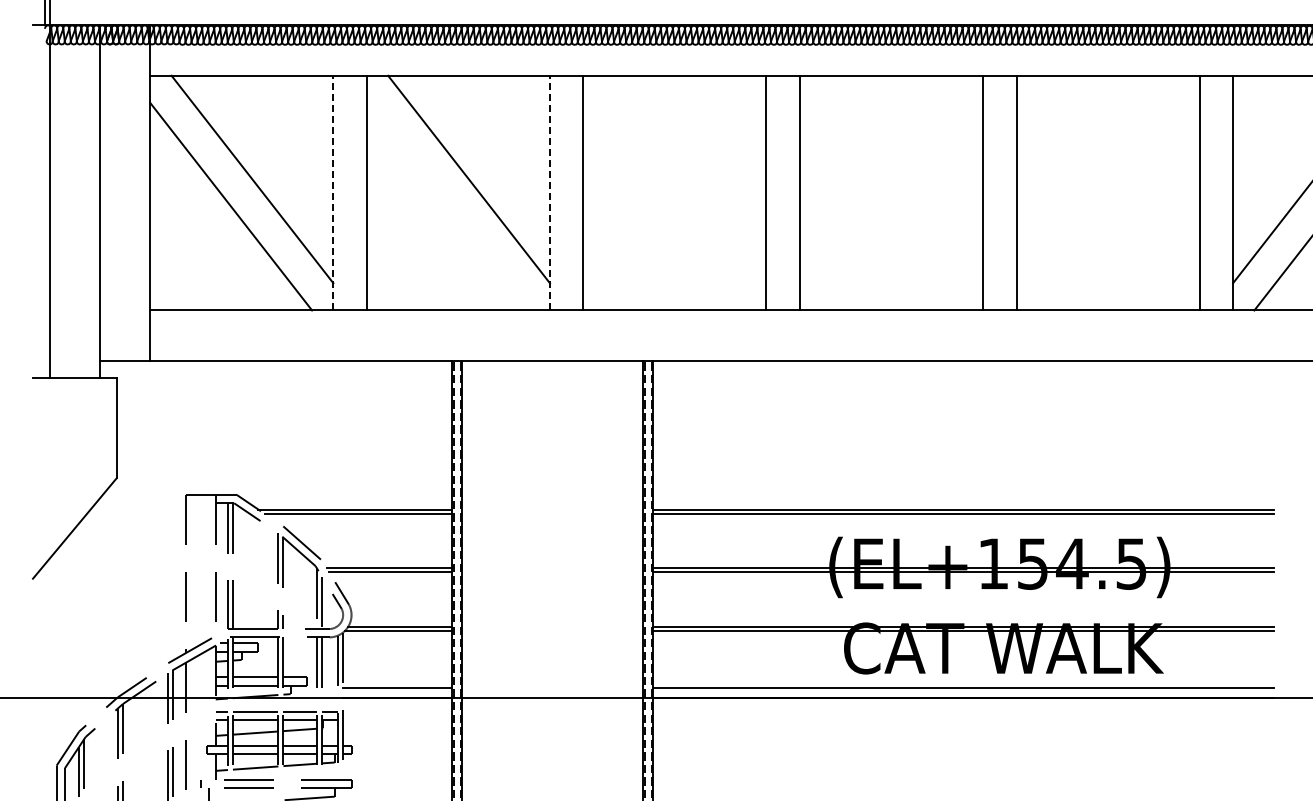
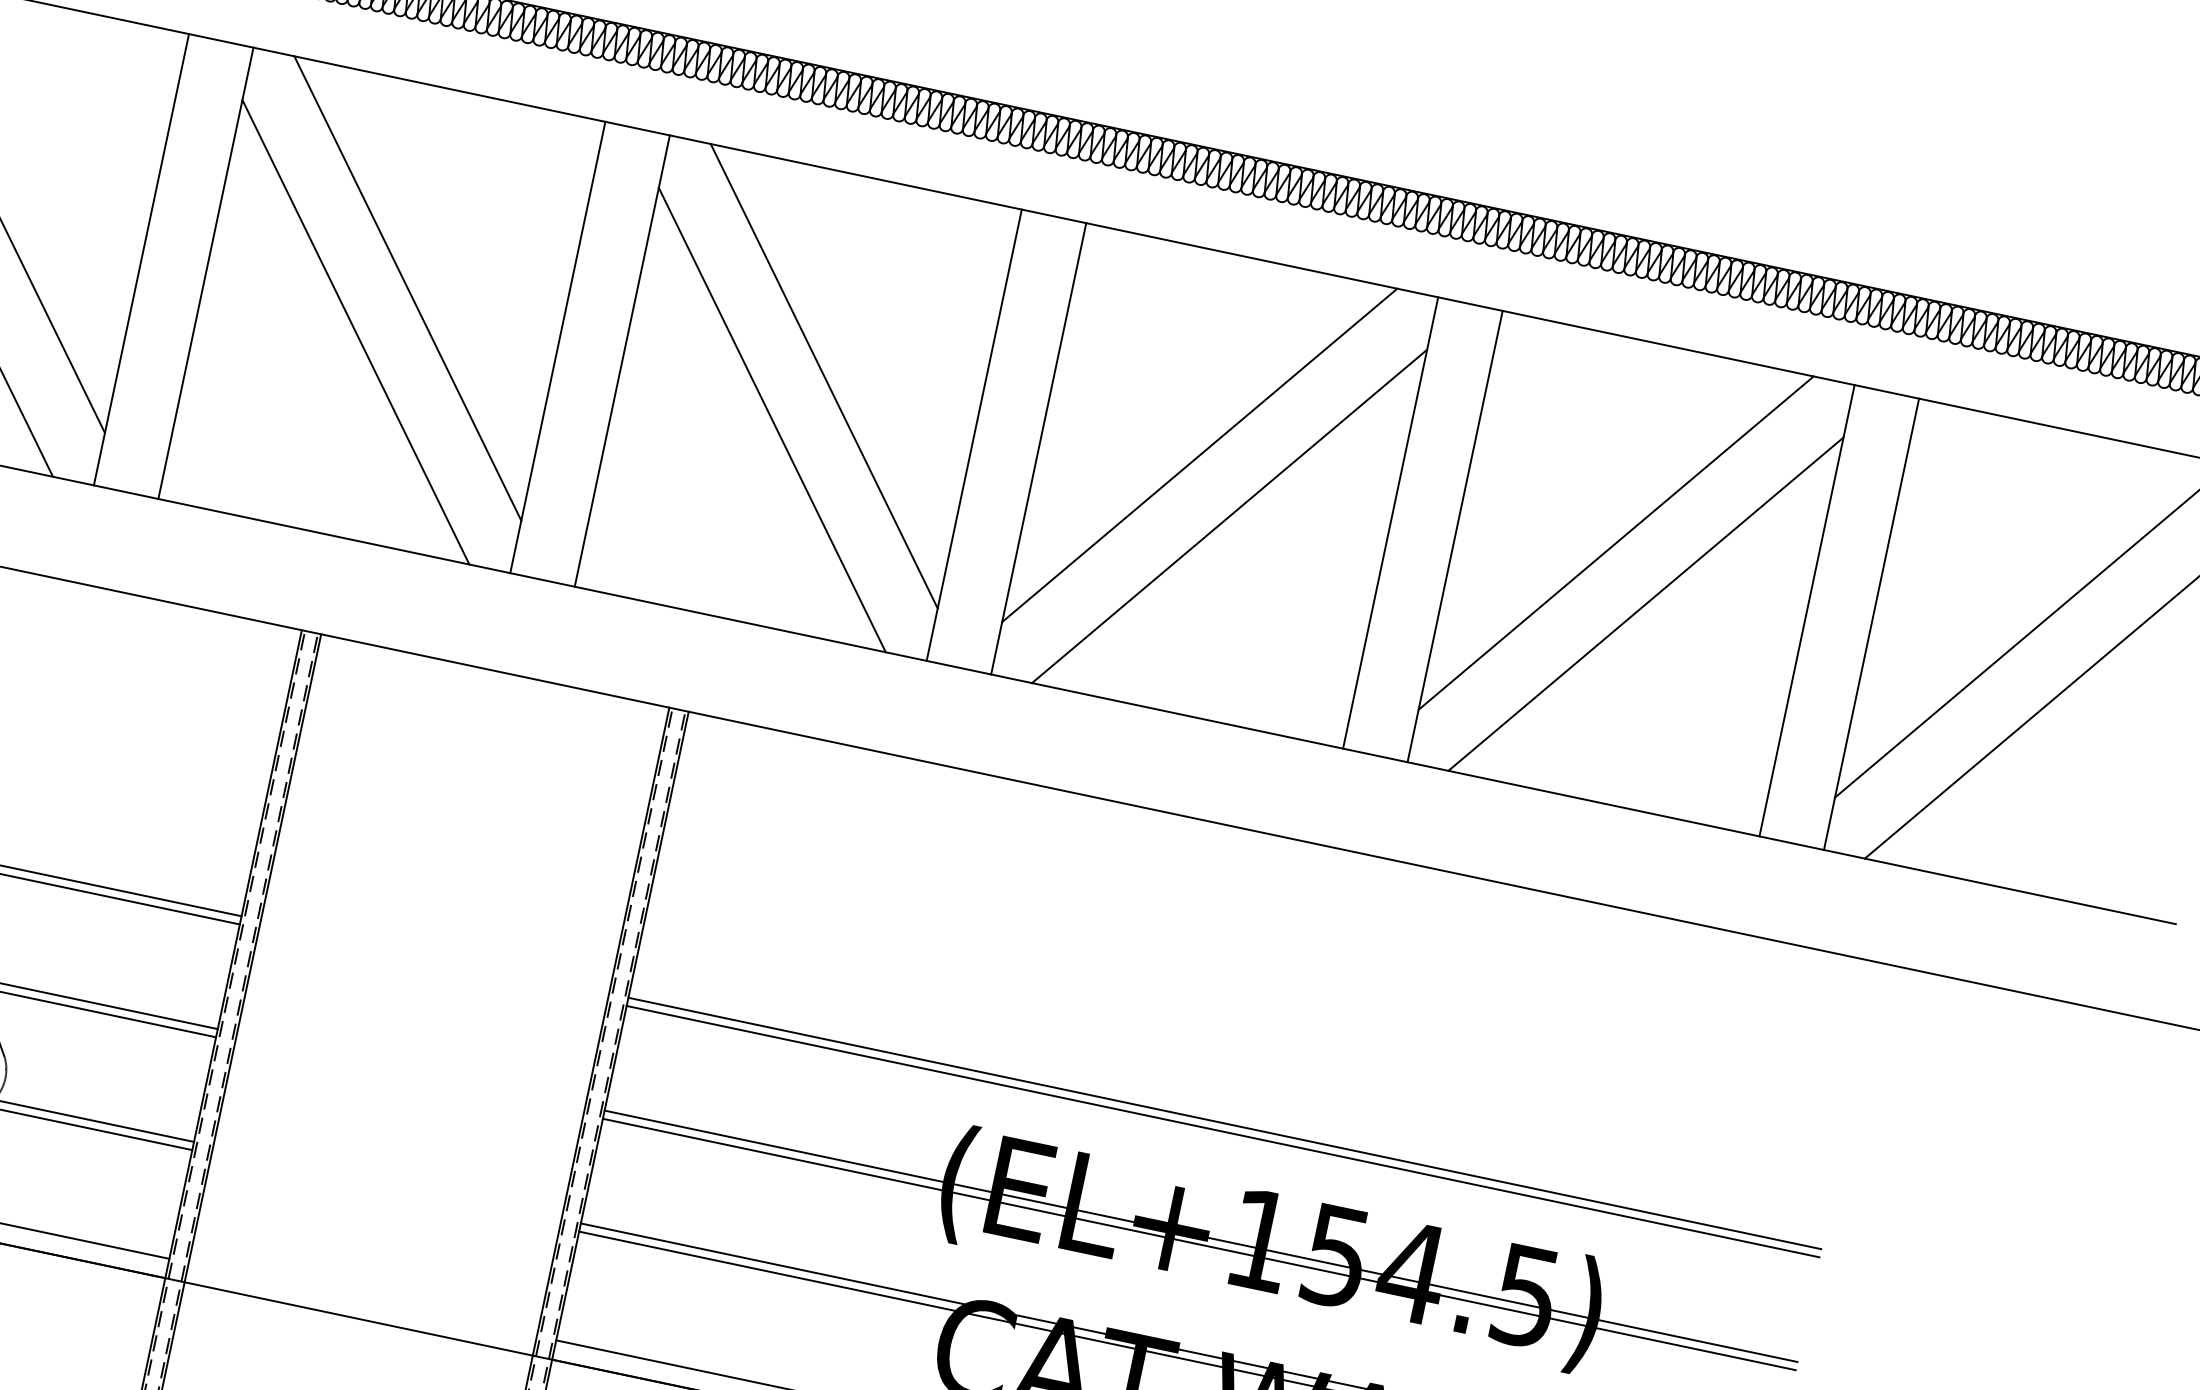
line: (685, 179) -> (824, 376), added
line: (880, 179) -> (1199, 455), added
line: (1097, 179) -> (1616, 543), added
line: (333, 192) -> (141, 258), dashed -> solid
line: (549, 192) -> (557, 346), dashed -> solid
line: (447, 206) -> (355, 331), added
line: (664, 206) -> (772, 419), added
line: (902, 206) -> (1230, 516), added
line: (1118, 206) -> (1645, 603), added

